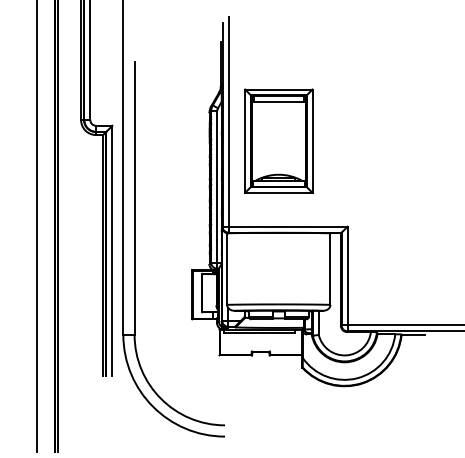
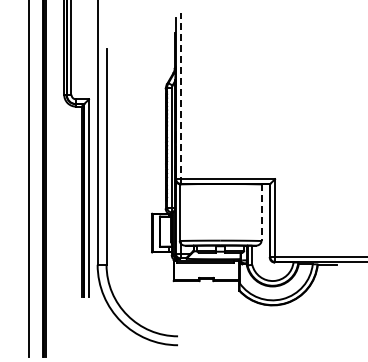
line: (228, 124) -> (180, 98), solid -> dashed
part: (278, 141) -> (220, 111), removed
line: (330, 270) -> (261, 213), solid -> dashed

